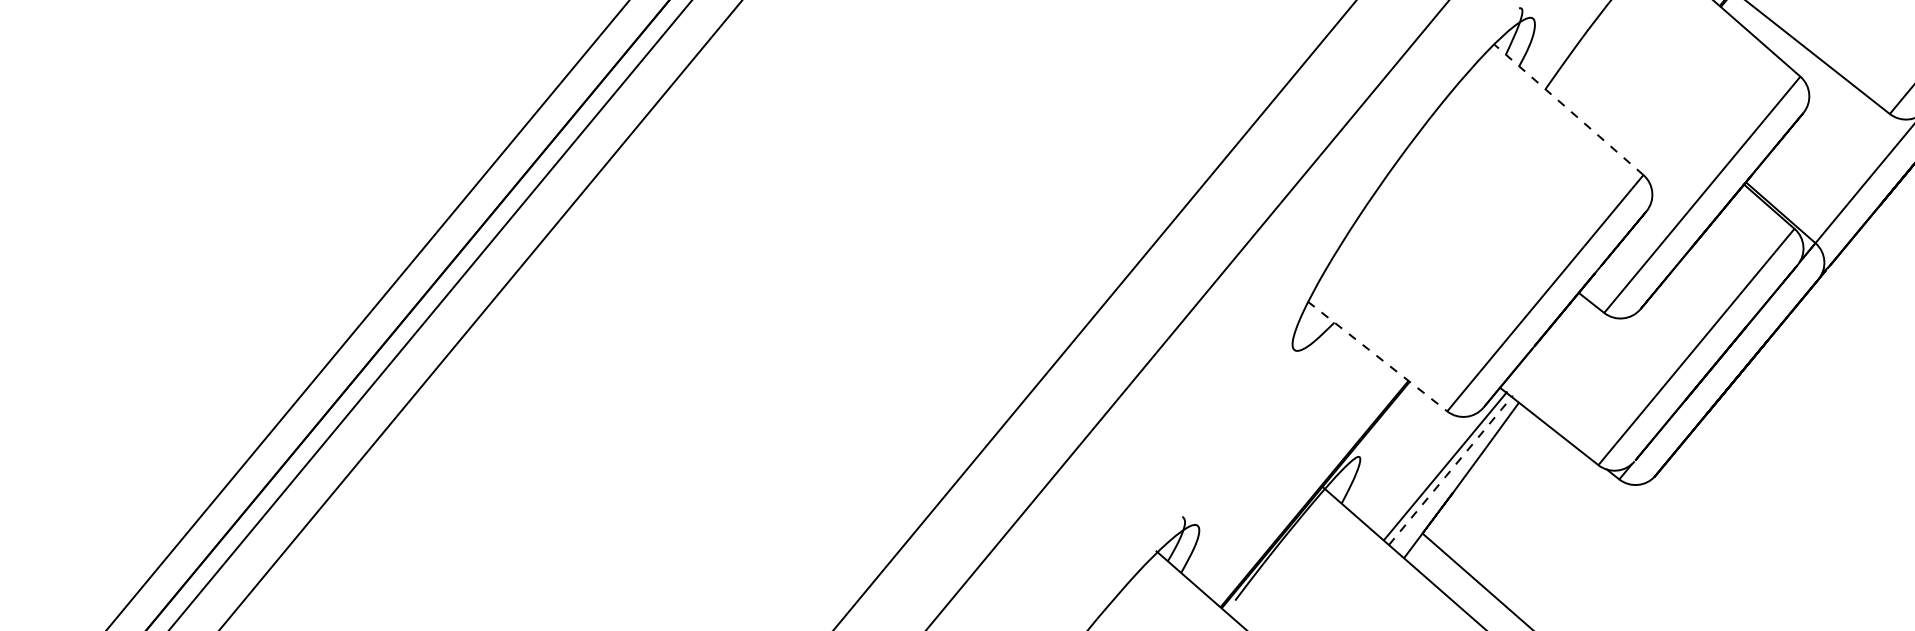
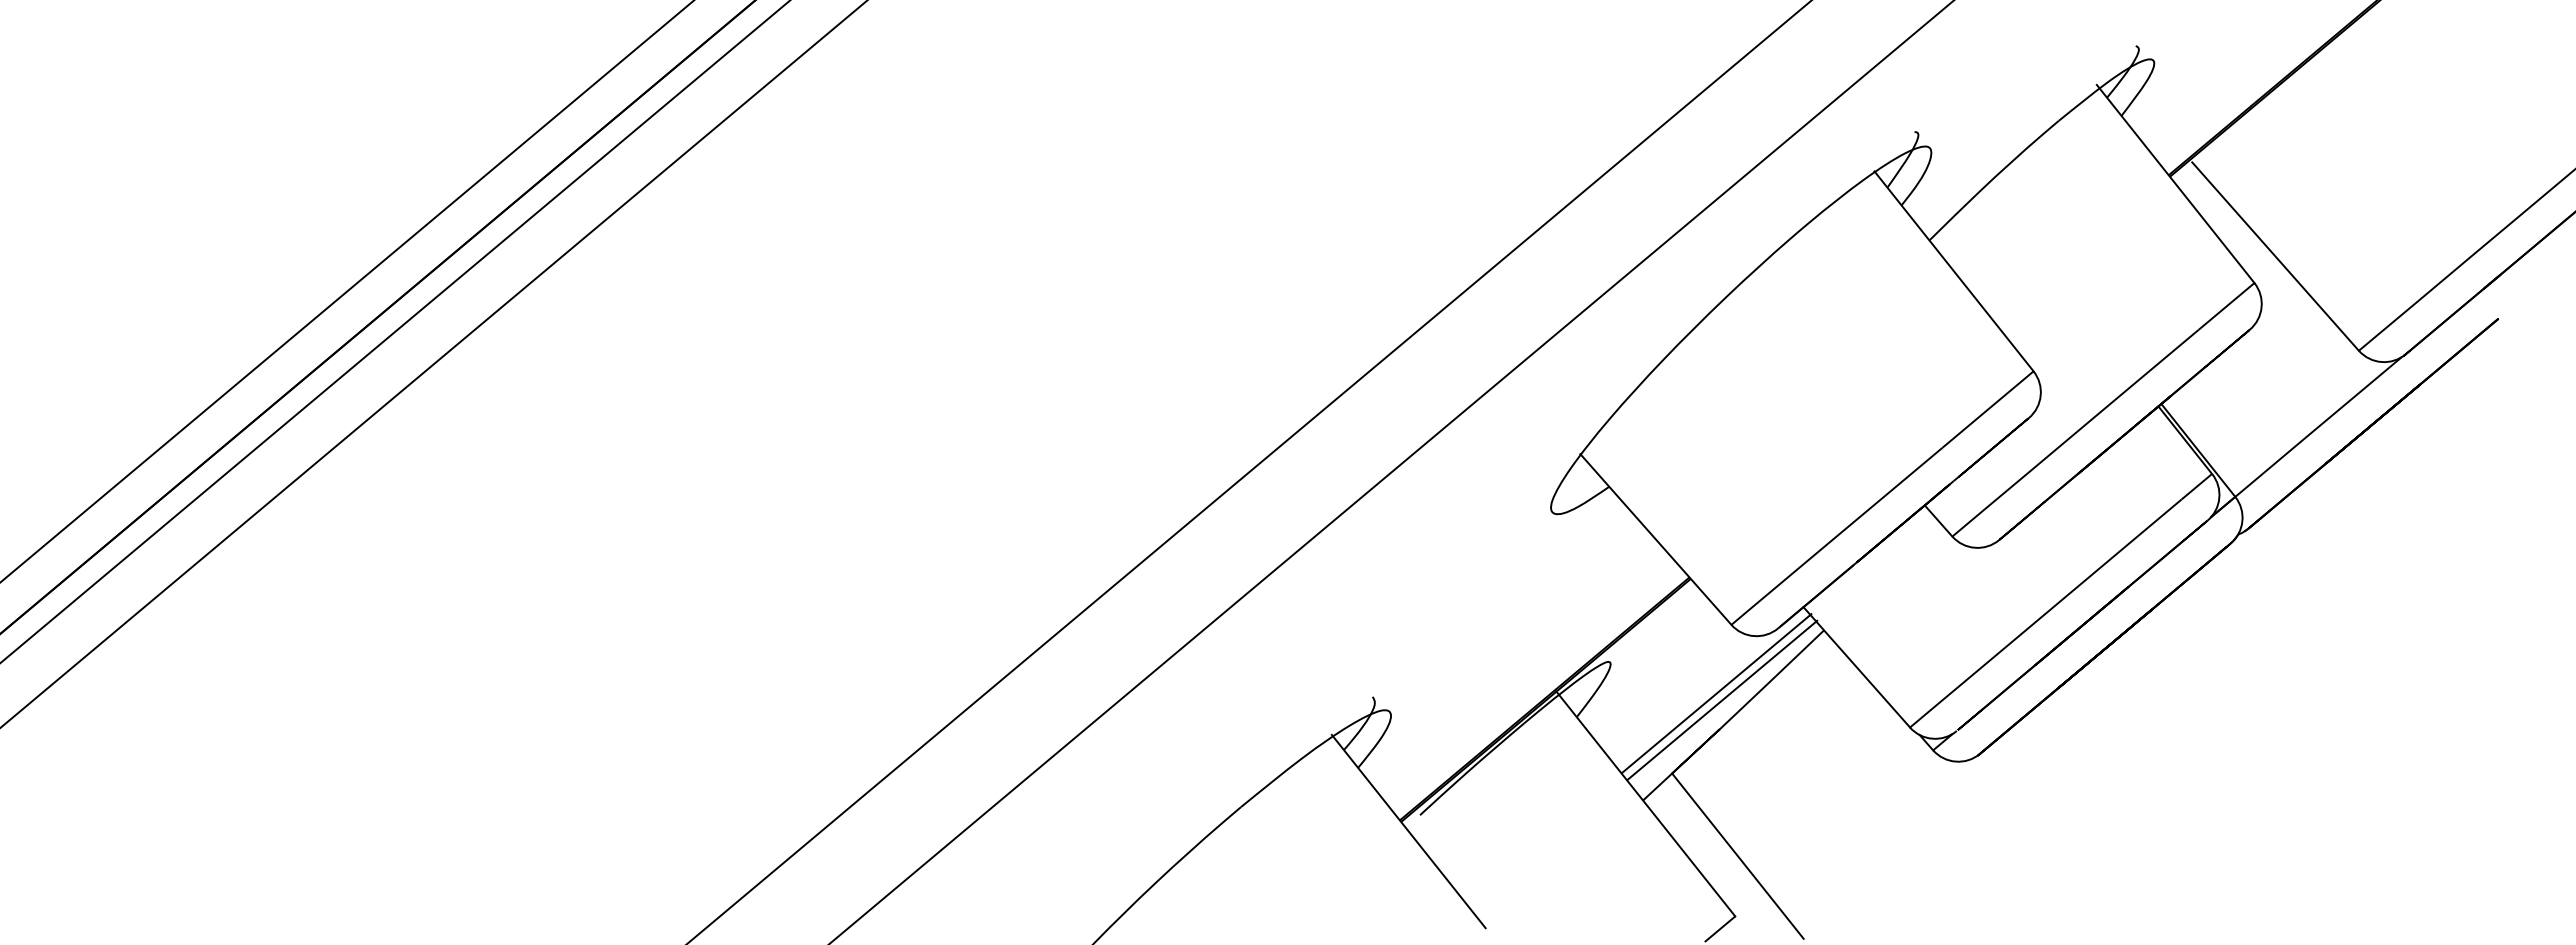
line: (1568, 109) -> (1954, 271), dashed -> solid
line: (1377, 356) -> (1656, 539), dashed -> solid
line: (1451, 469) -> (1723, 699), dashed -> solid

